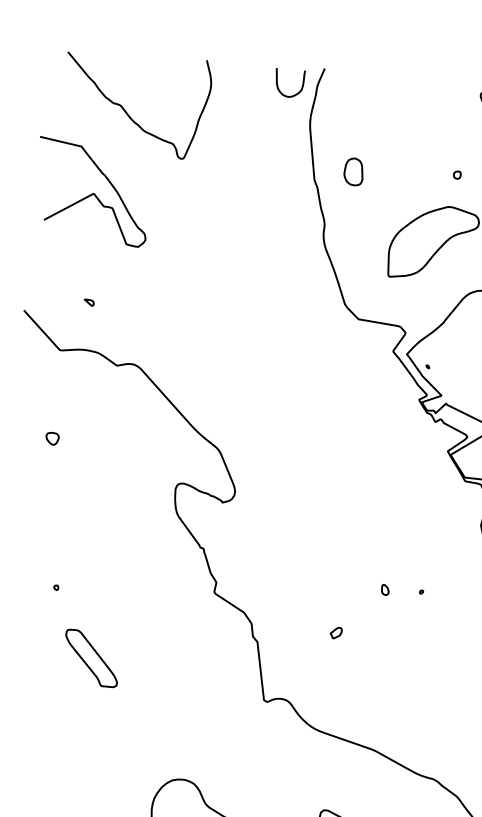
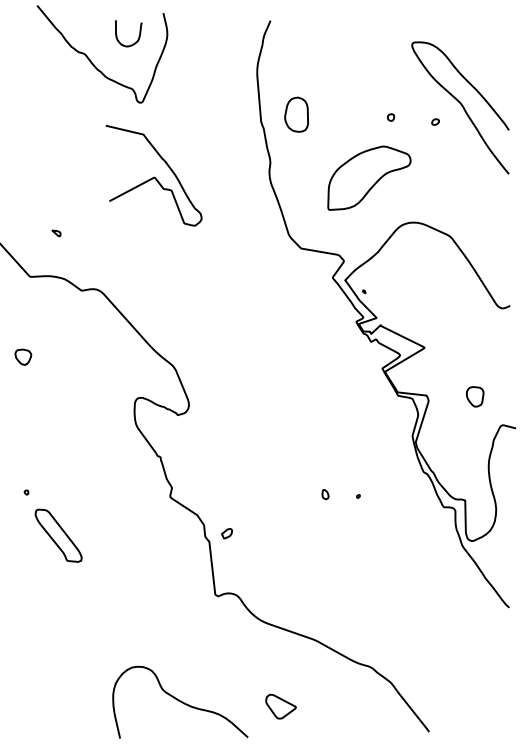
curve: (301, 85) -> (138, 36), moved
part: (353, 171) -> (296, 114), size x1.4
curve: (93, 192) -> (154, 176), moved
part: (51, 438) -> (22, 356), size x1.4
part: (335, 632) -> (226, 533), moved
part: (91, 658) -> (58, 535), moved

